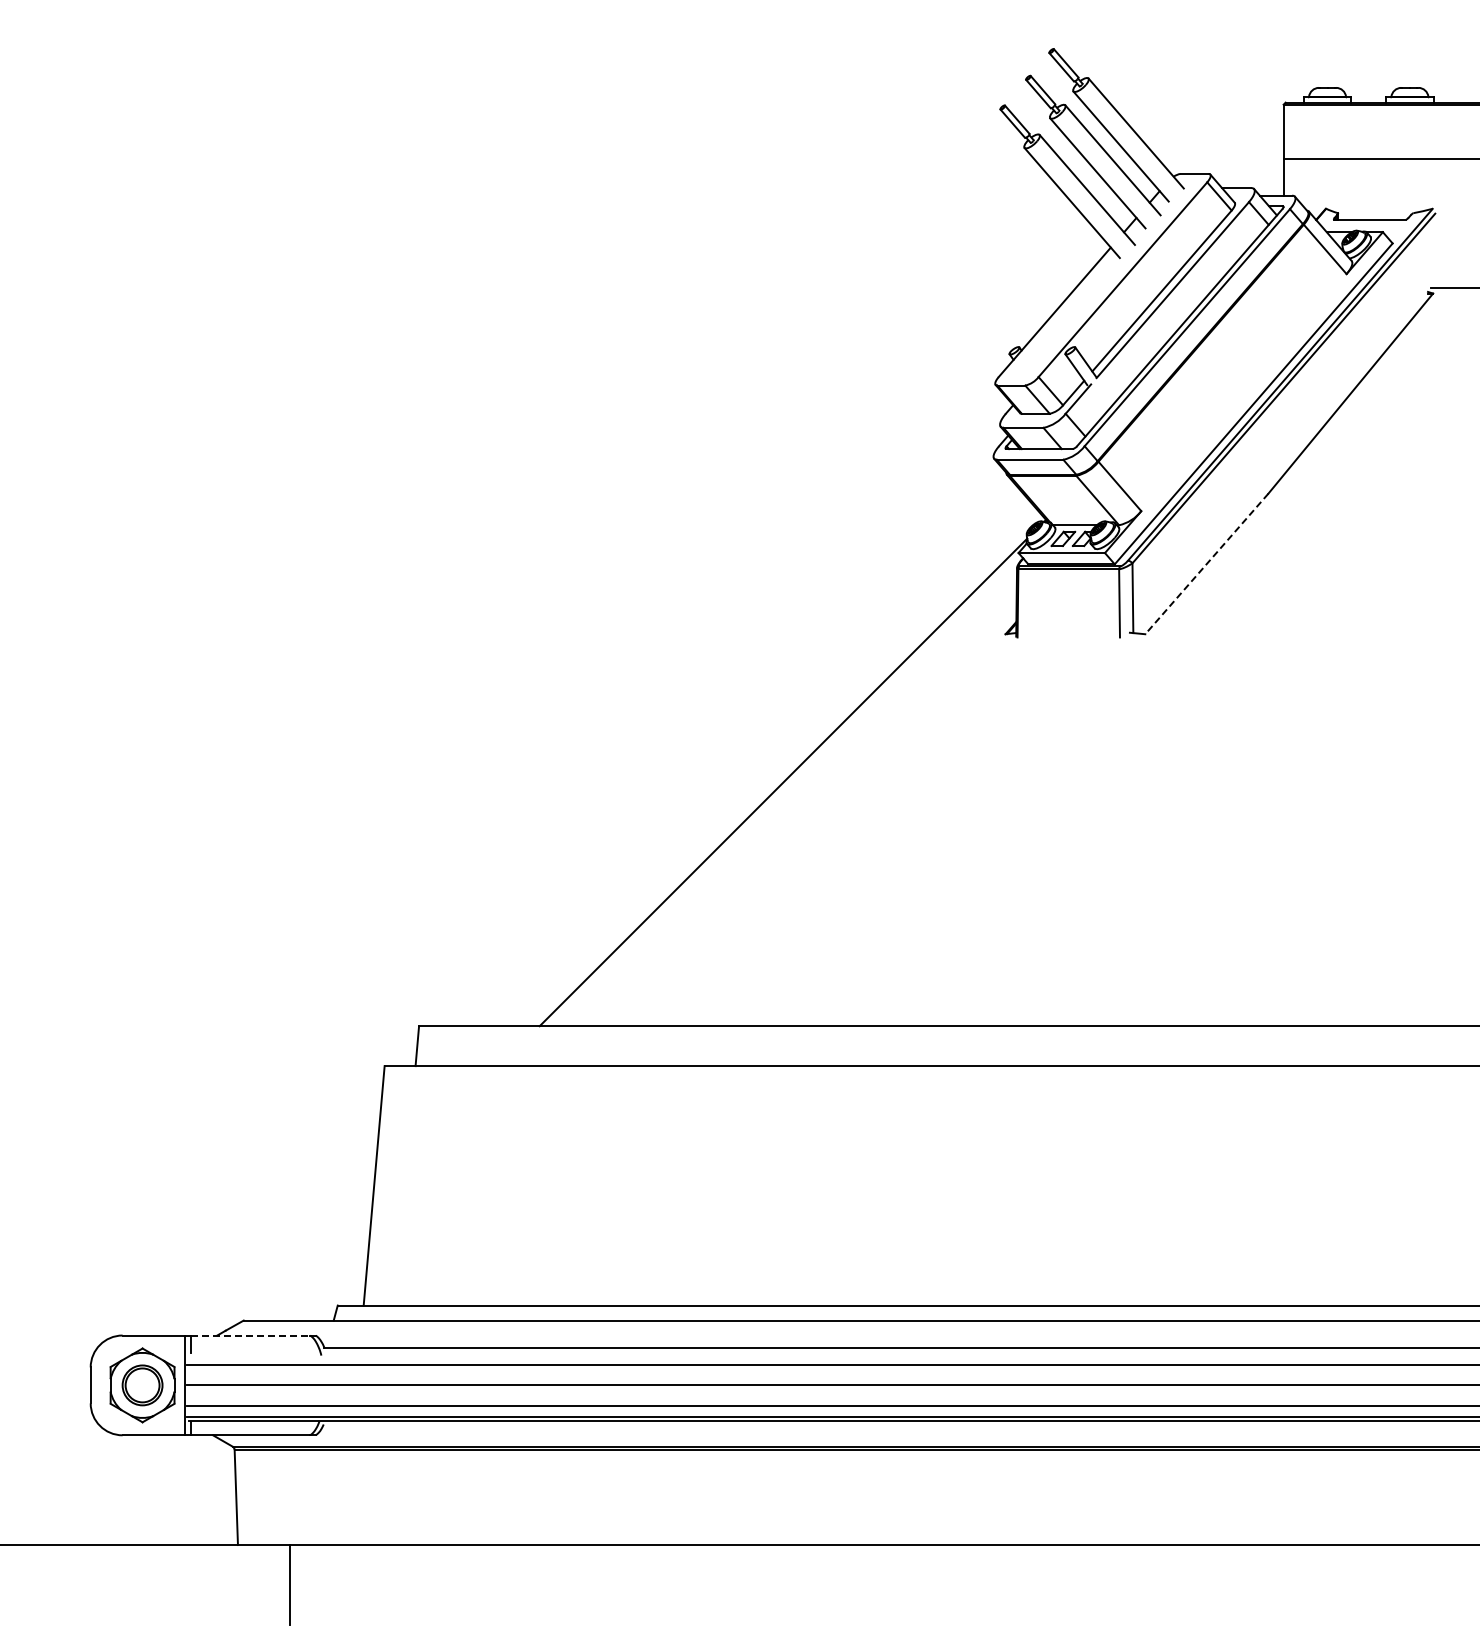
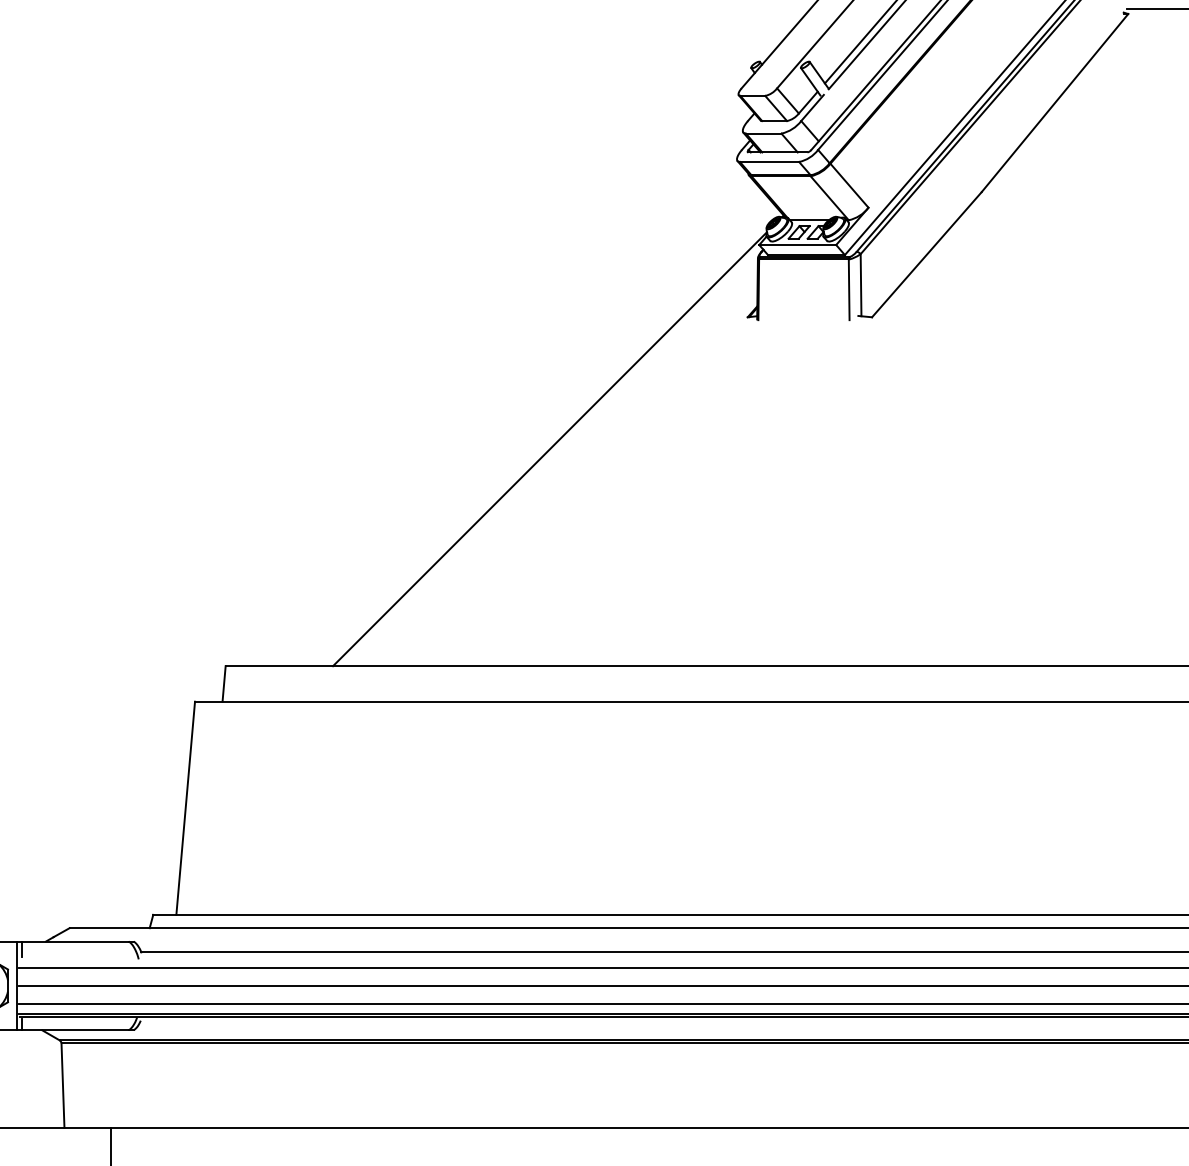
line: (1206, 564) -> (926, 255), dashed -> solid
line: (250, 1335) -> (75, 941), dashed -> solid

